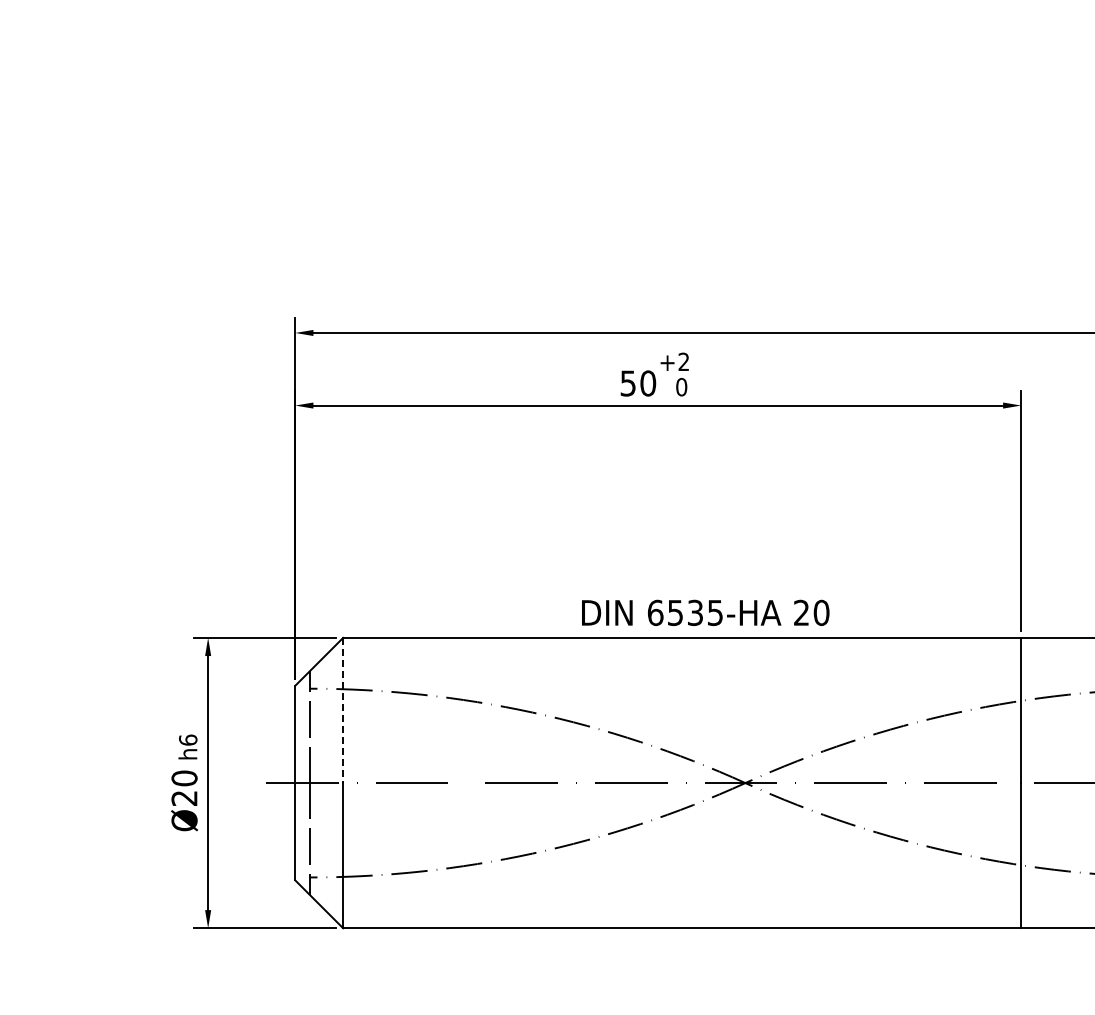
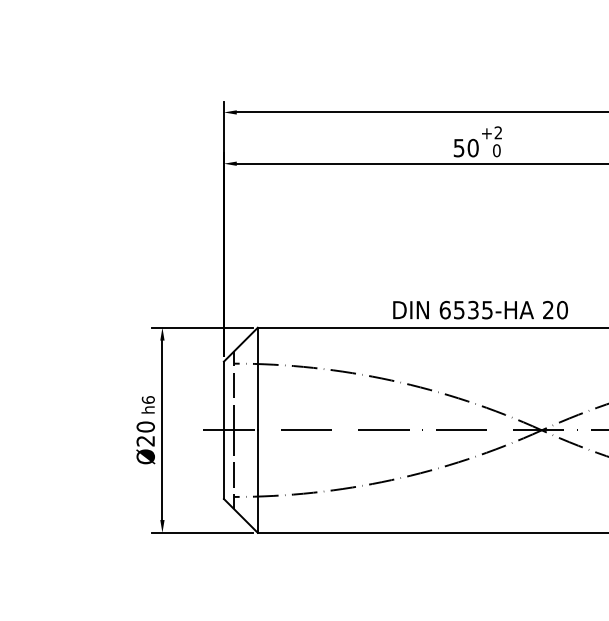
text: (705, 612) -> (480, 309), moved
line: (343, 710) -> (258, 379), dashed -> solid

